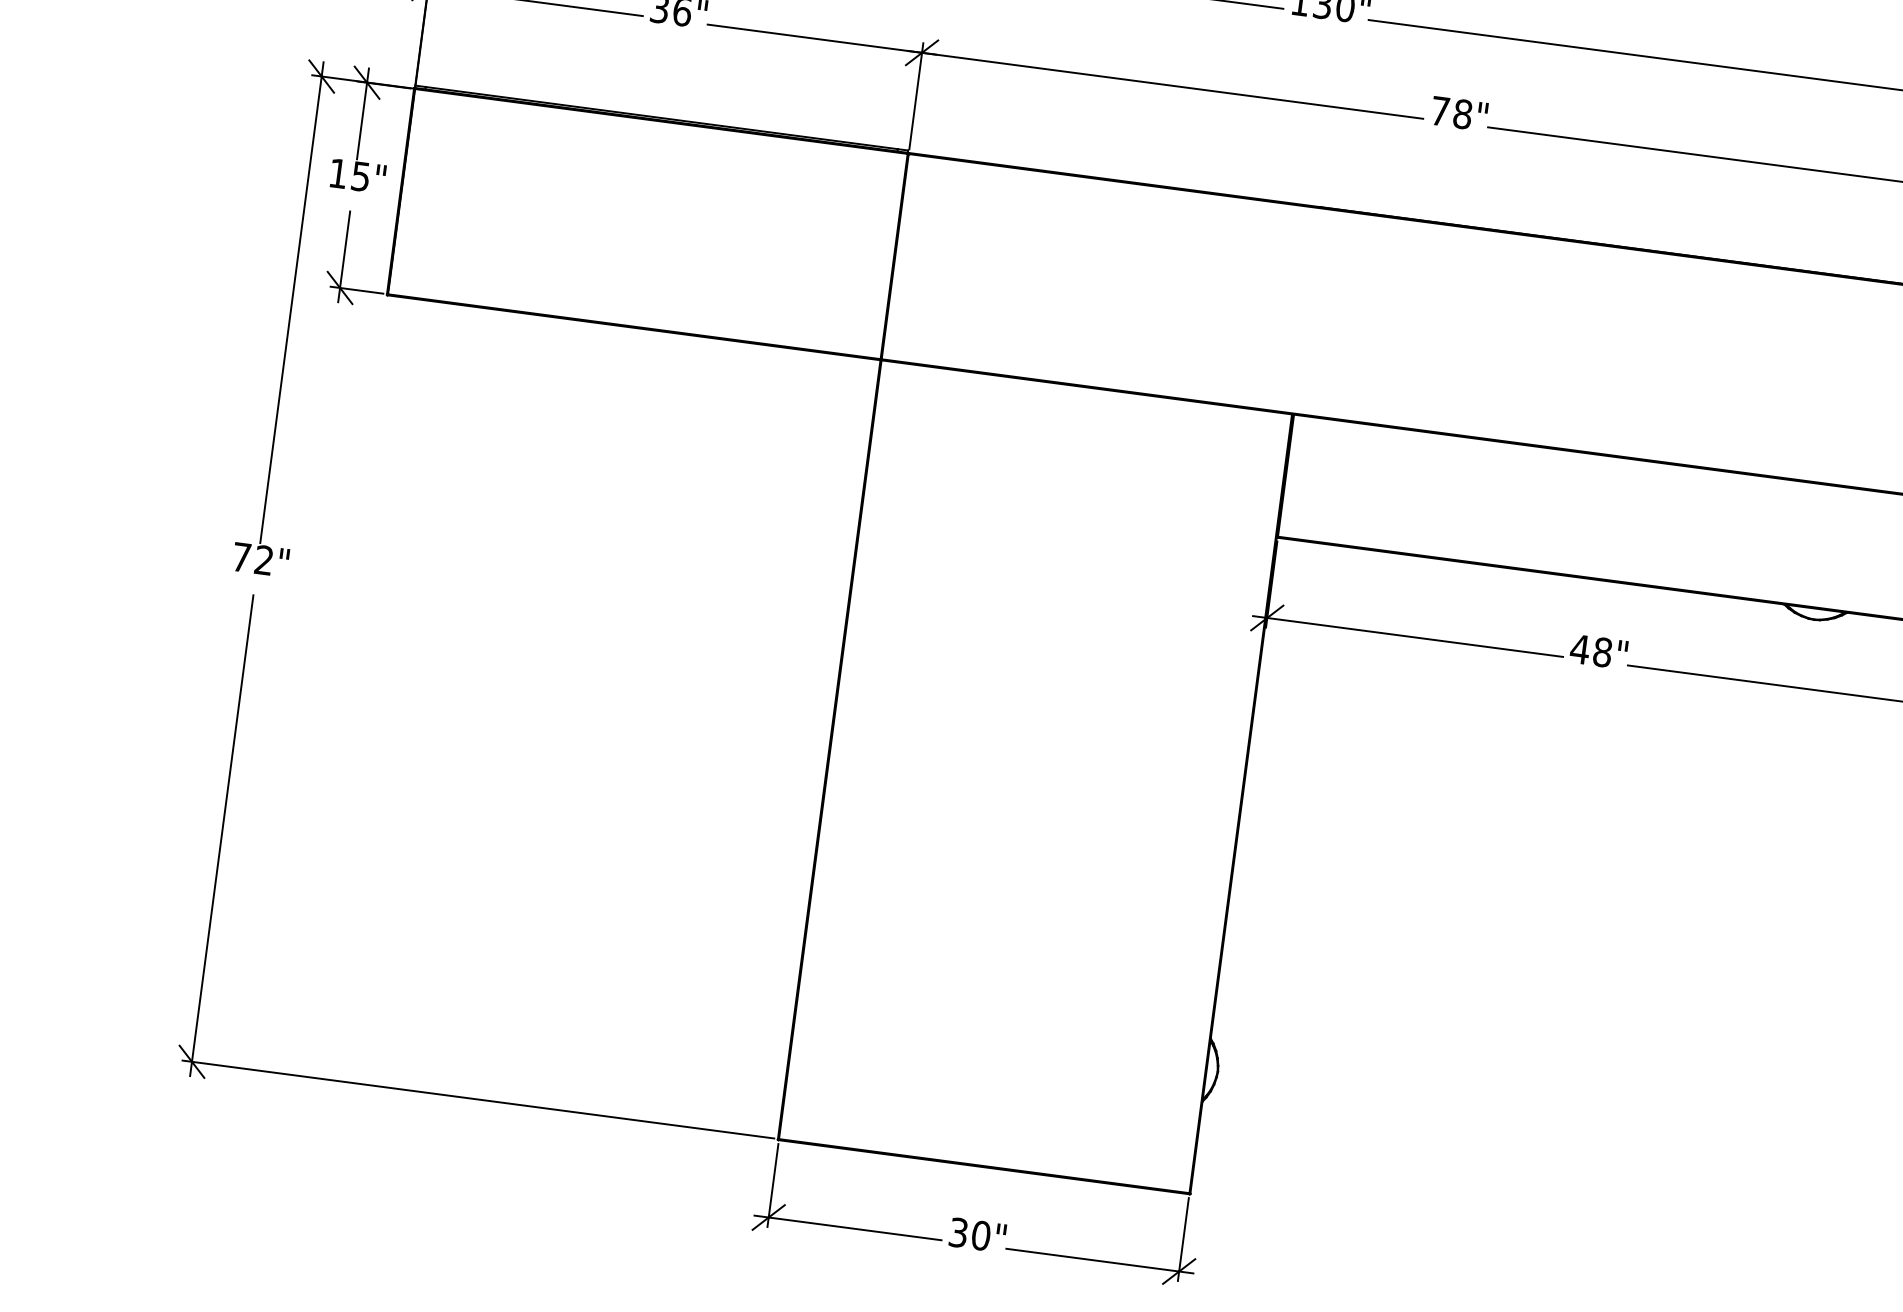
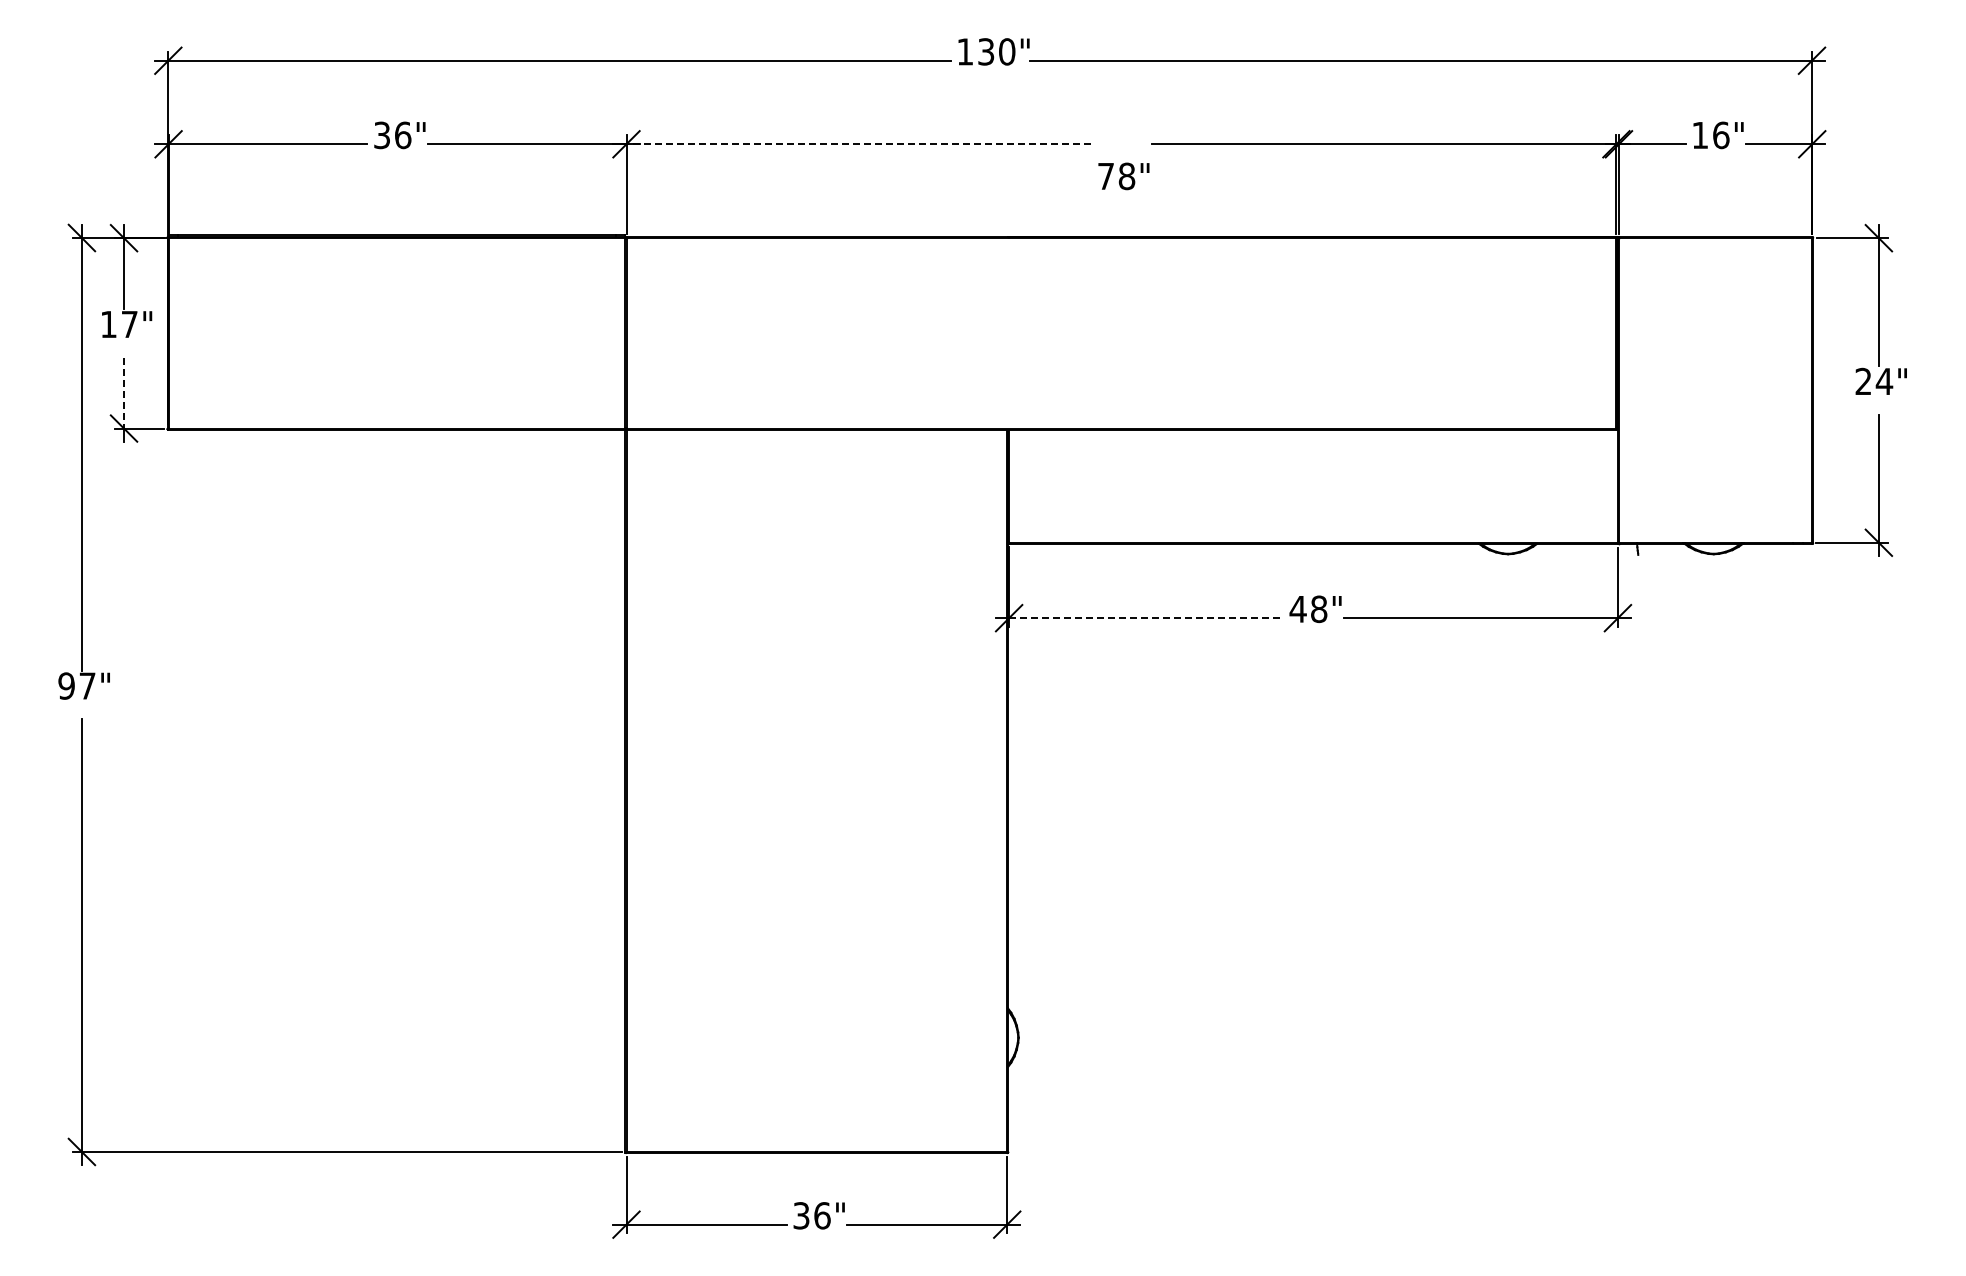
line: (1172, 85) -> (858, 144), solid -> dashed
text: (1459, 113) -> (1123, 176), moved
text: (360, 176) -> (129, 324), 15" -> 17"
line: (345, 250) -> (124, 393), solid -> dashed
text: (252, 558) -> (76, 685), 72" -> 97"
line: (1415, 637) -> (1146, 618), solid -> dashed
text: (981, 1235) -> (822, 1215), 30" -> 36"

